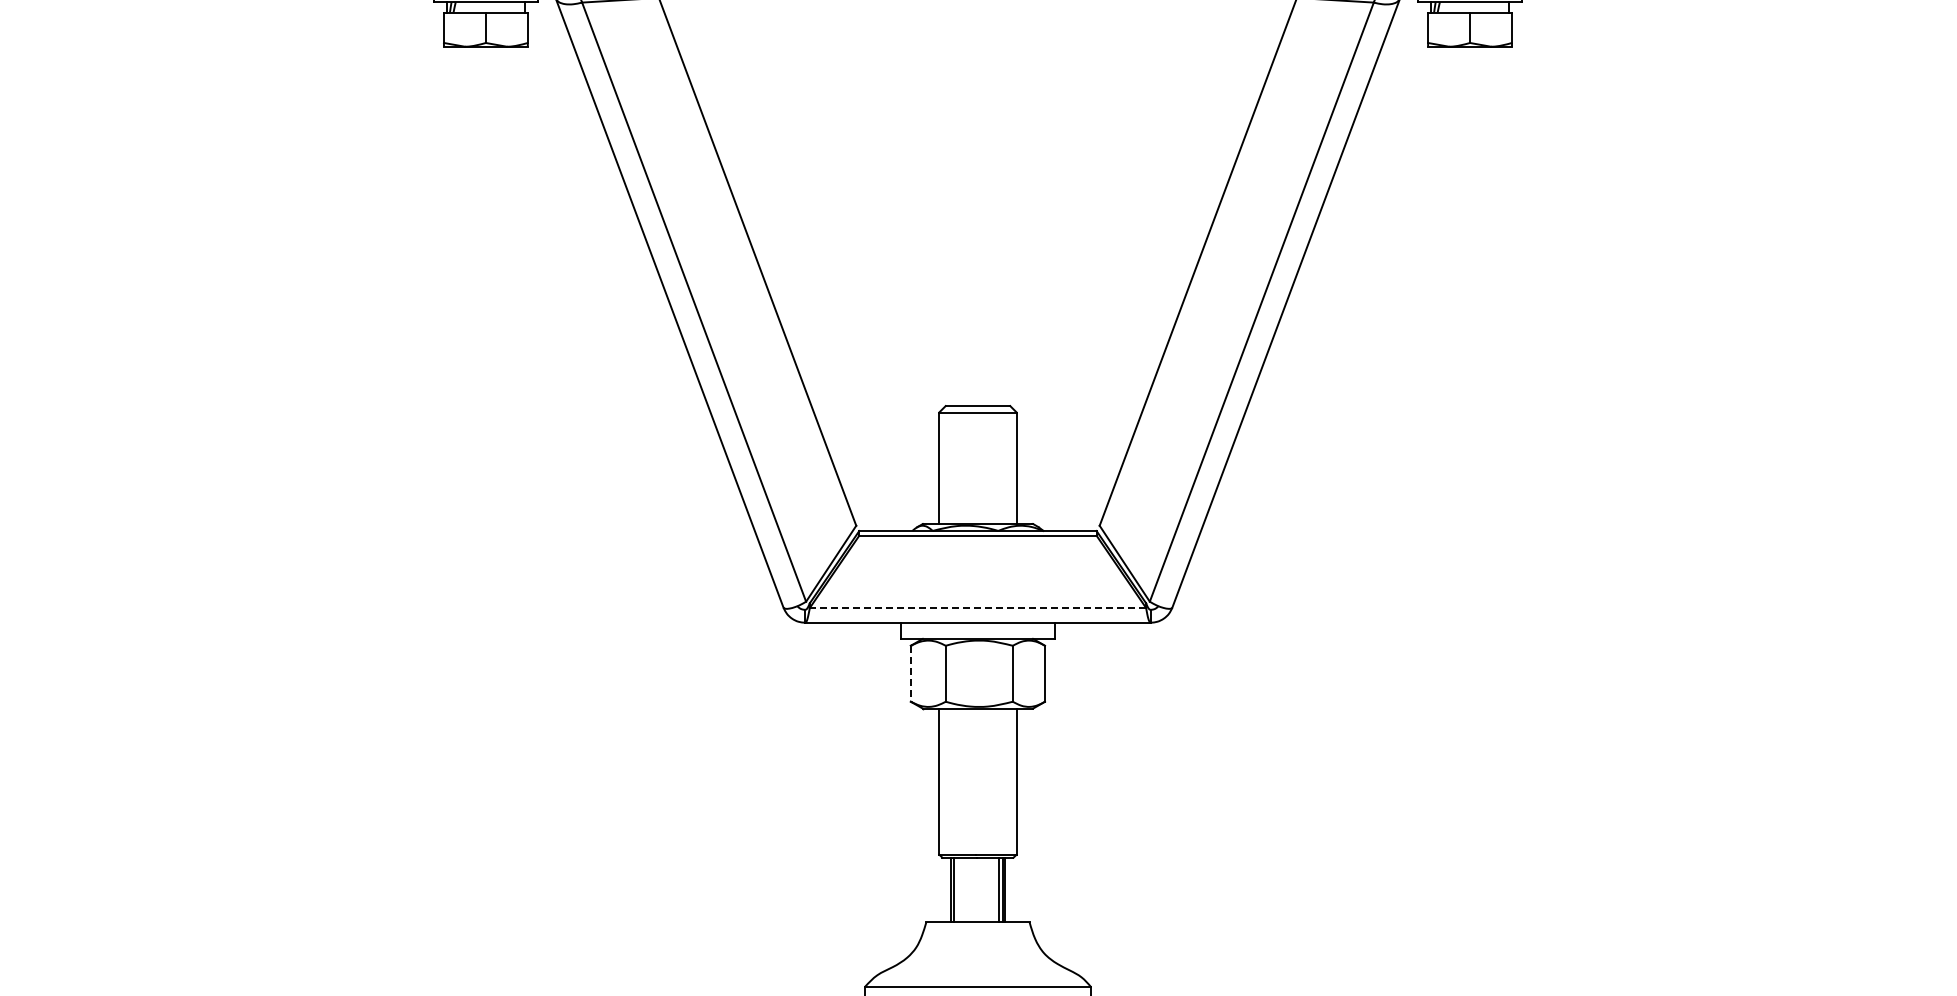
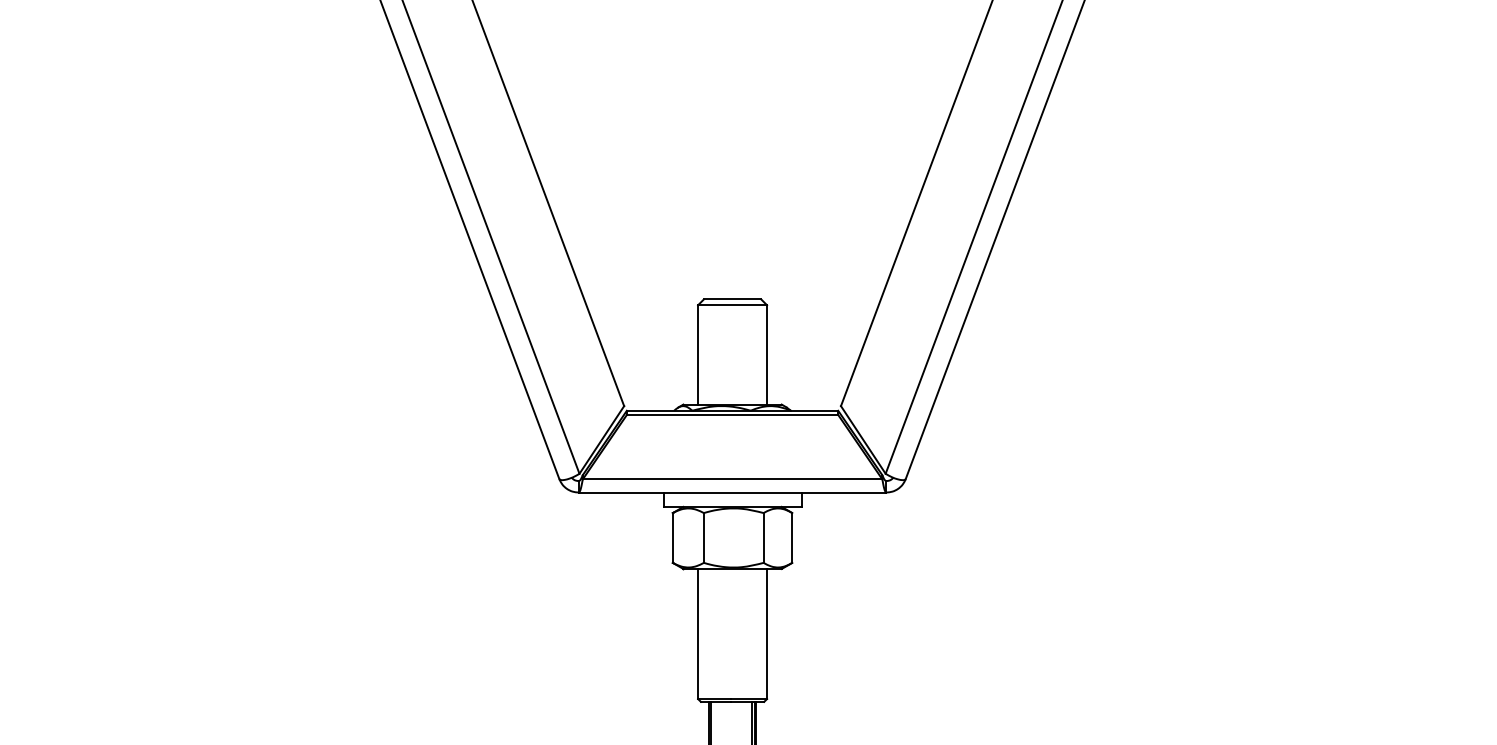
line: (977, 608) -> (732, 479), dashed -> solid
line: (910, 673) -> (672, 537), dashed -> solid

